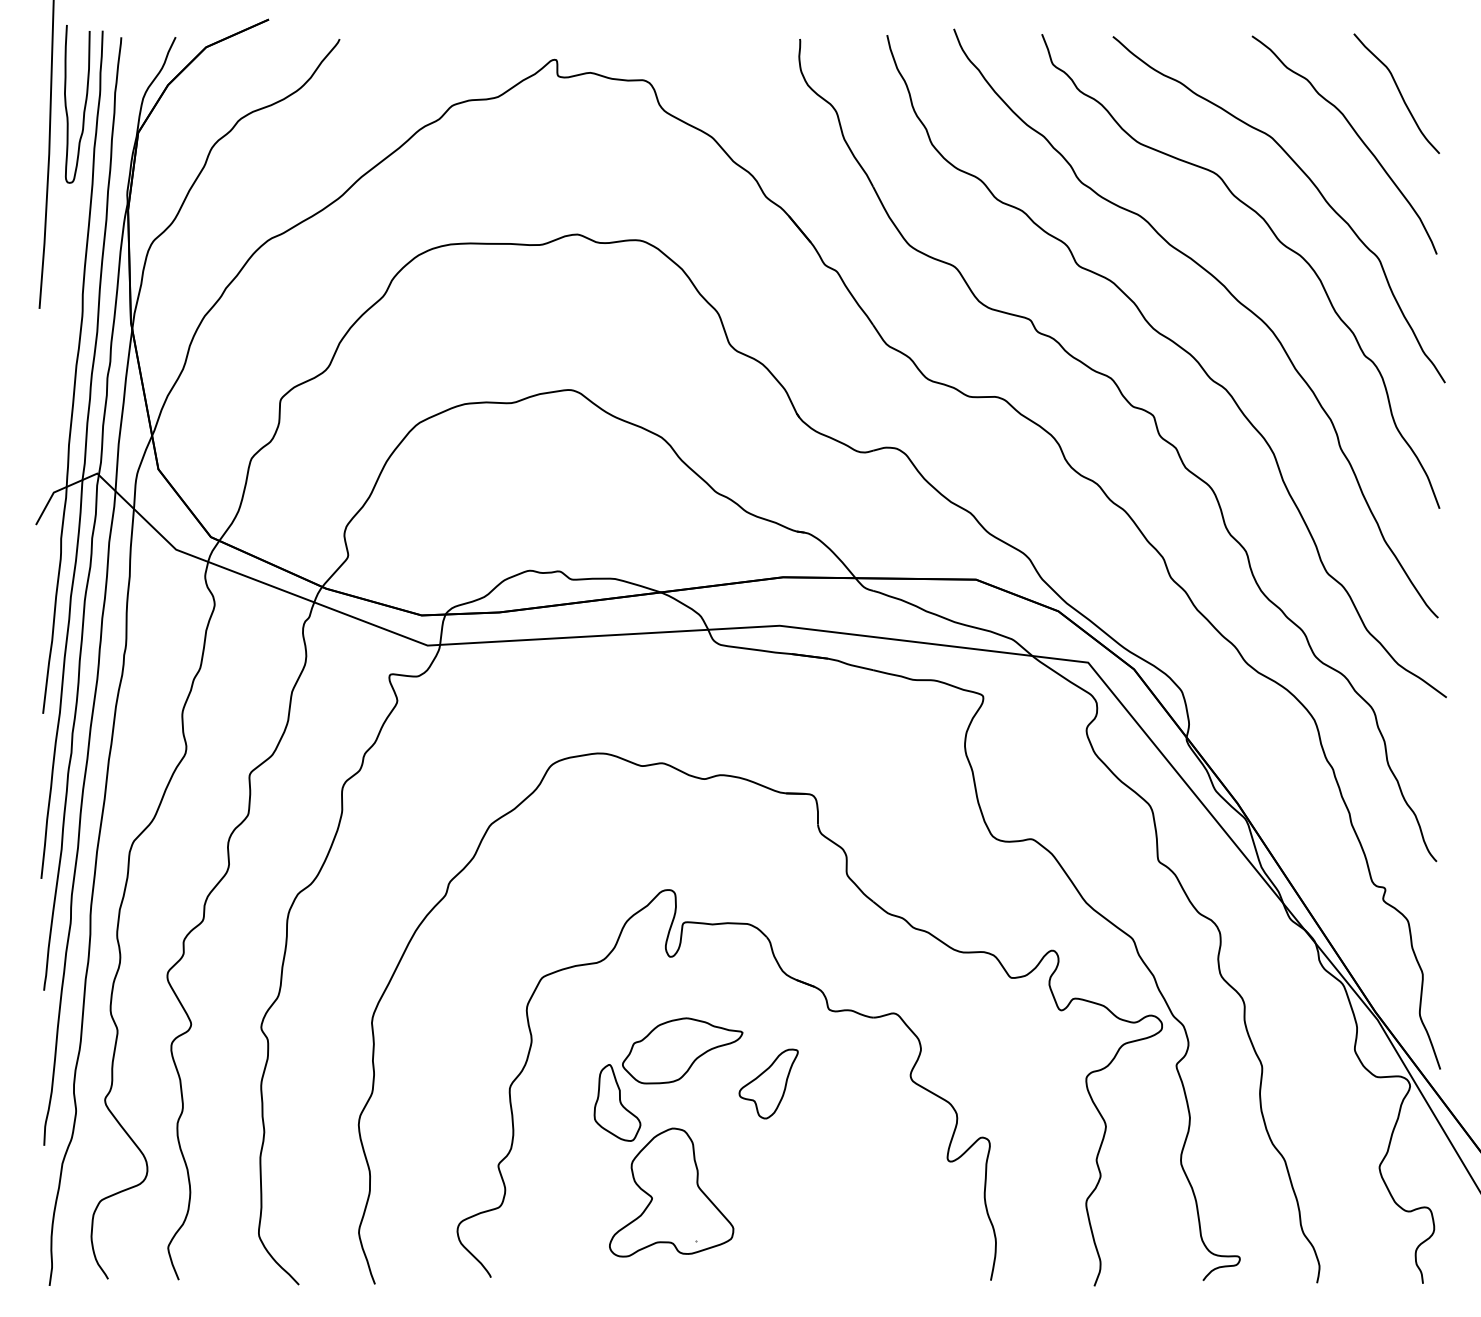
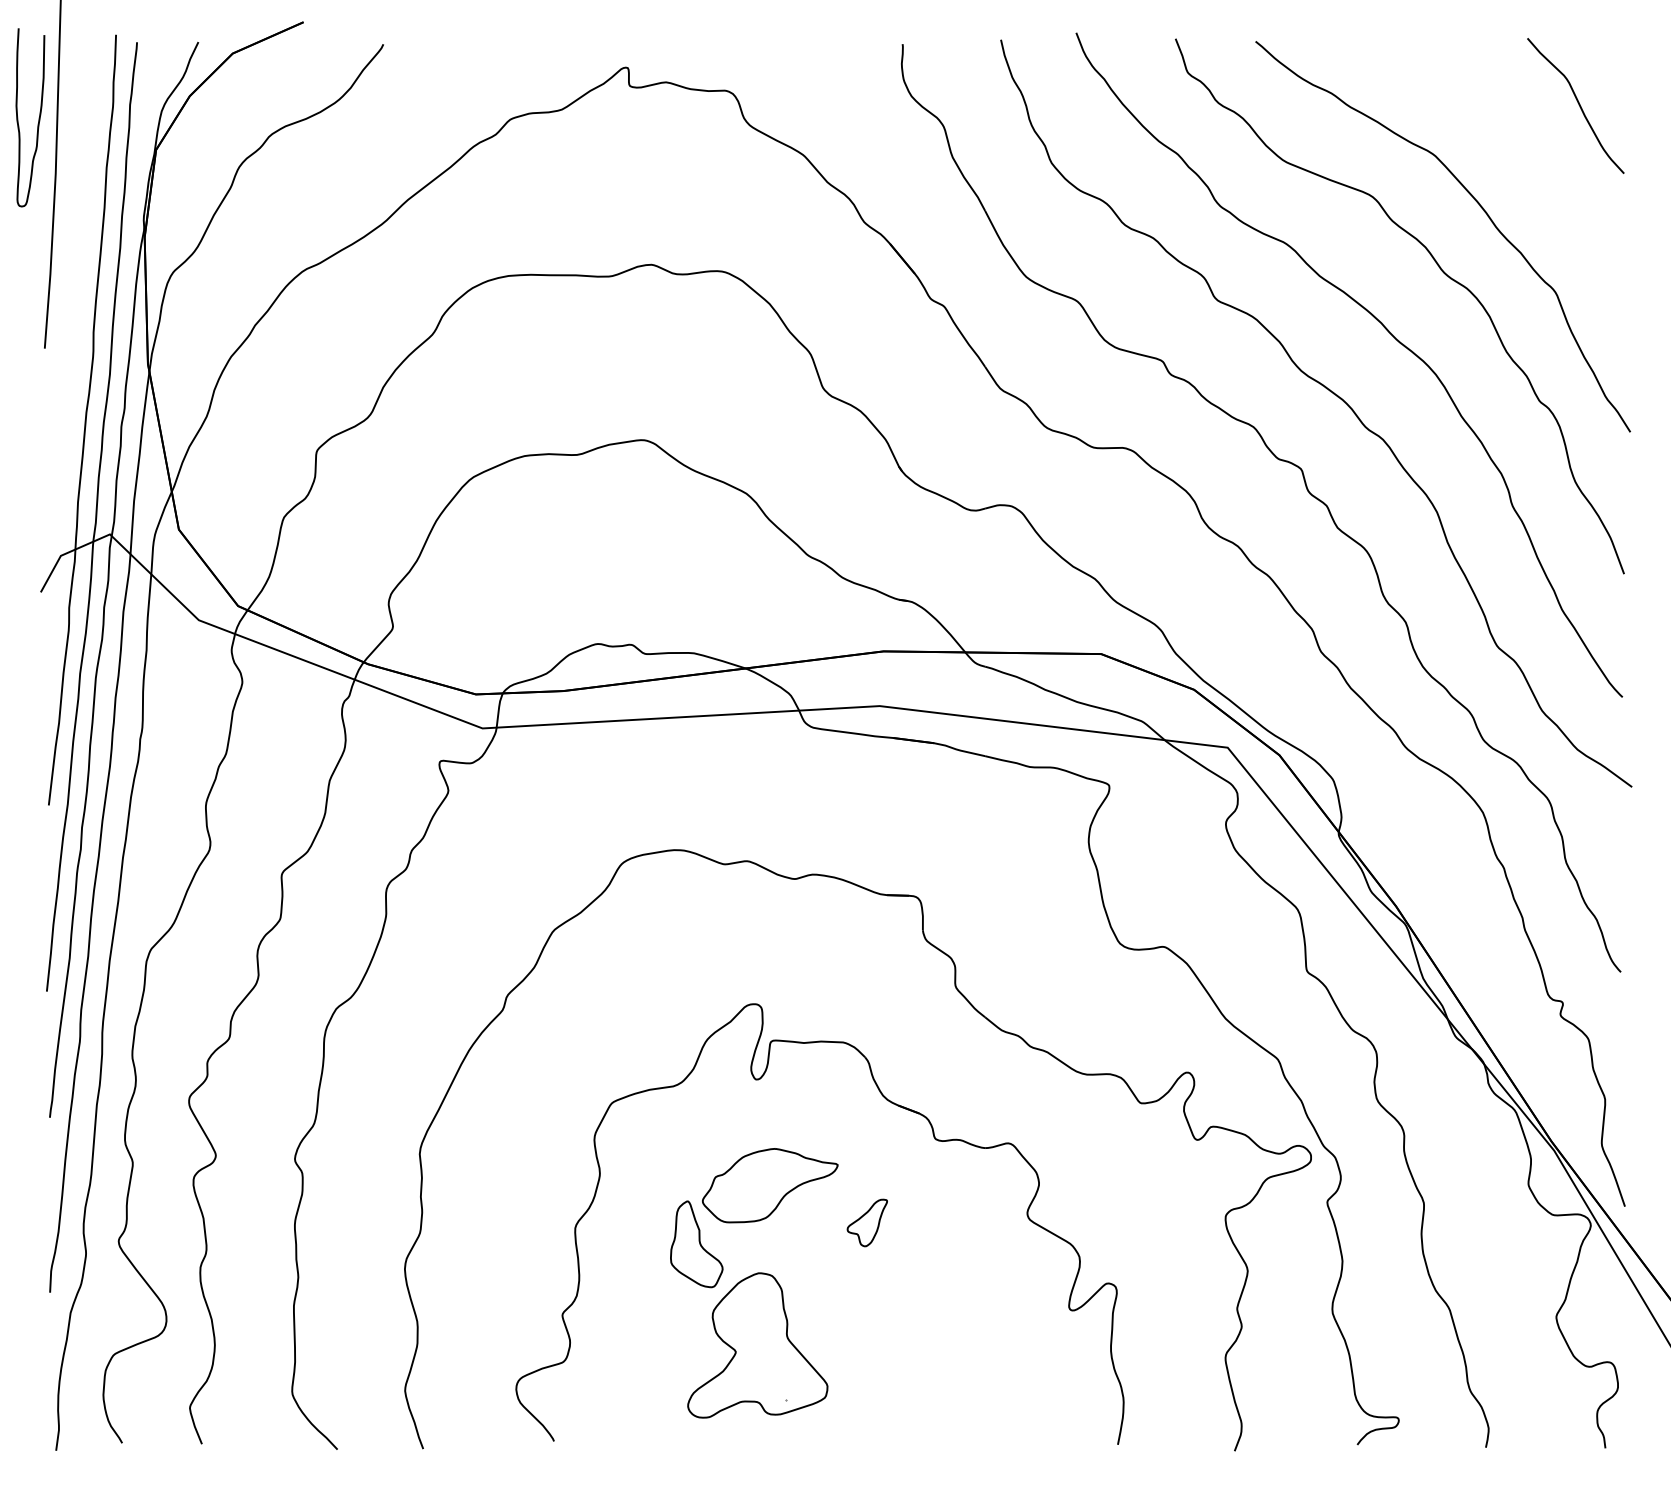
curve: (84, 103) -> (38, 117), moved
curve: (1355, 134) -> (1529, 151), removed
part: (768, 1083) -> (867, 1222), size x0.6

